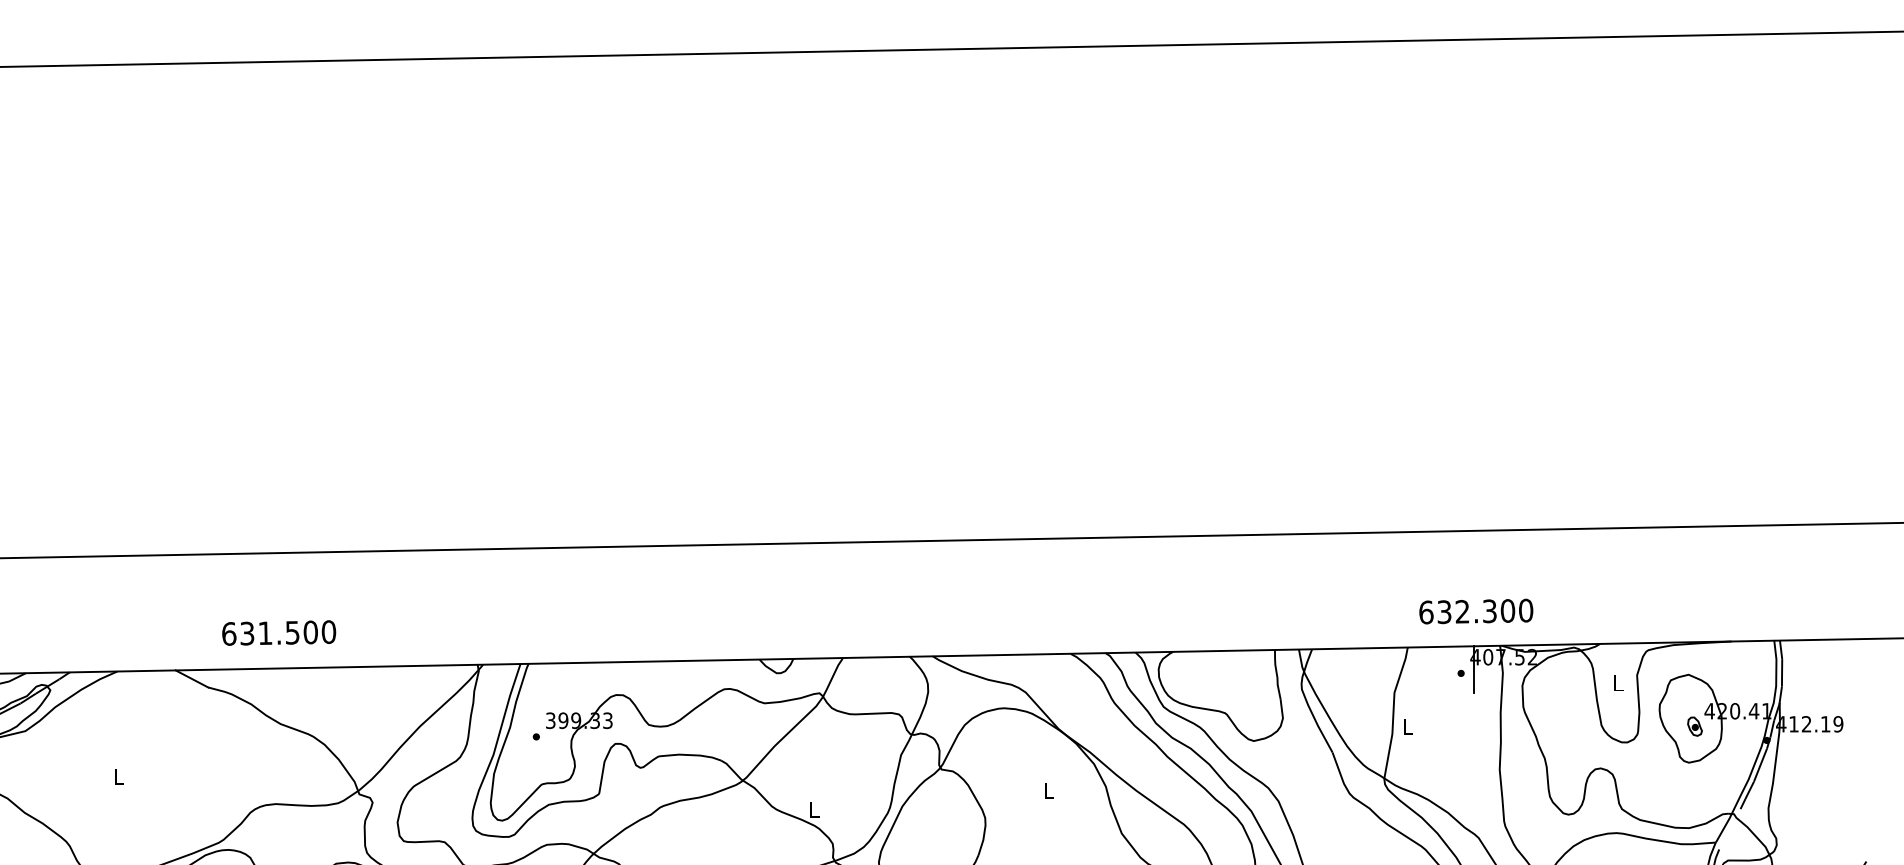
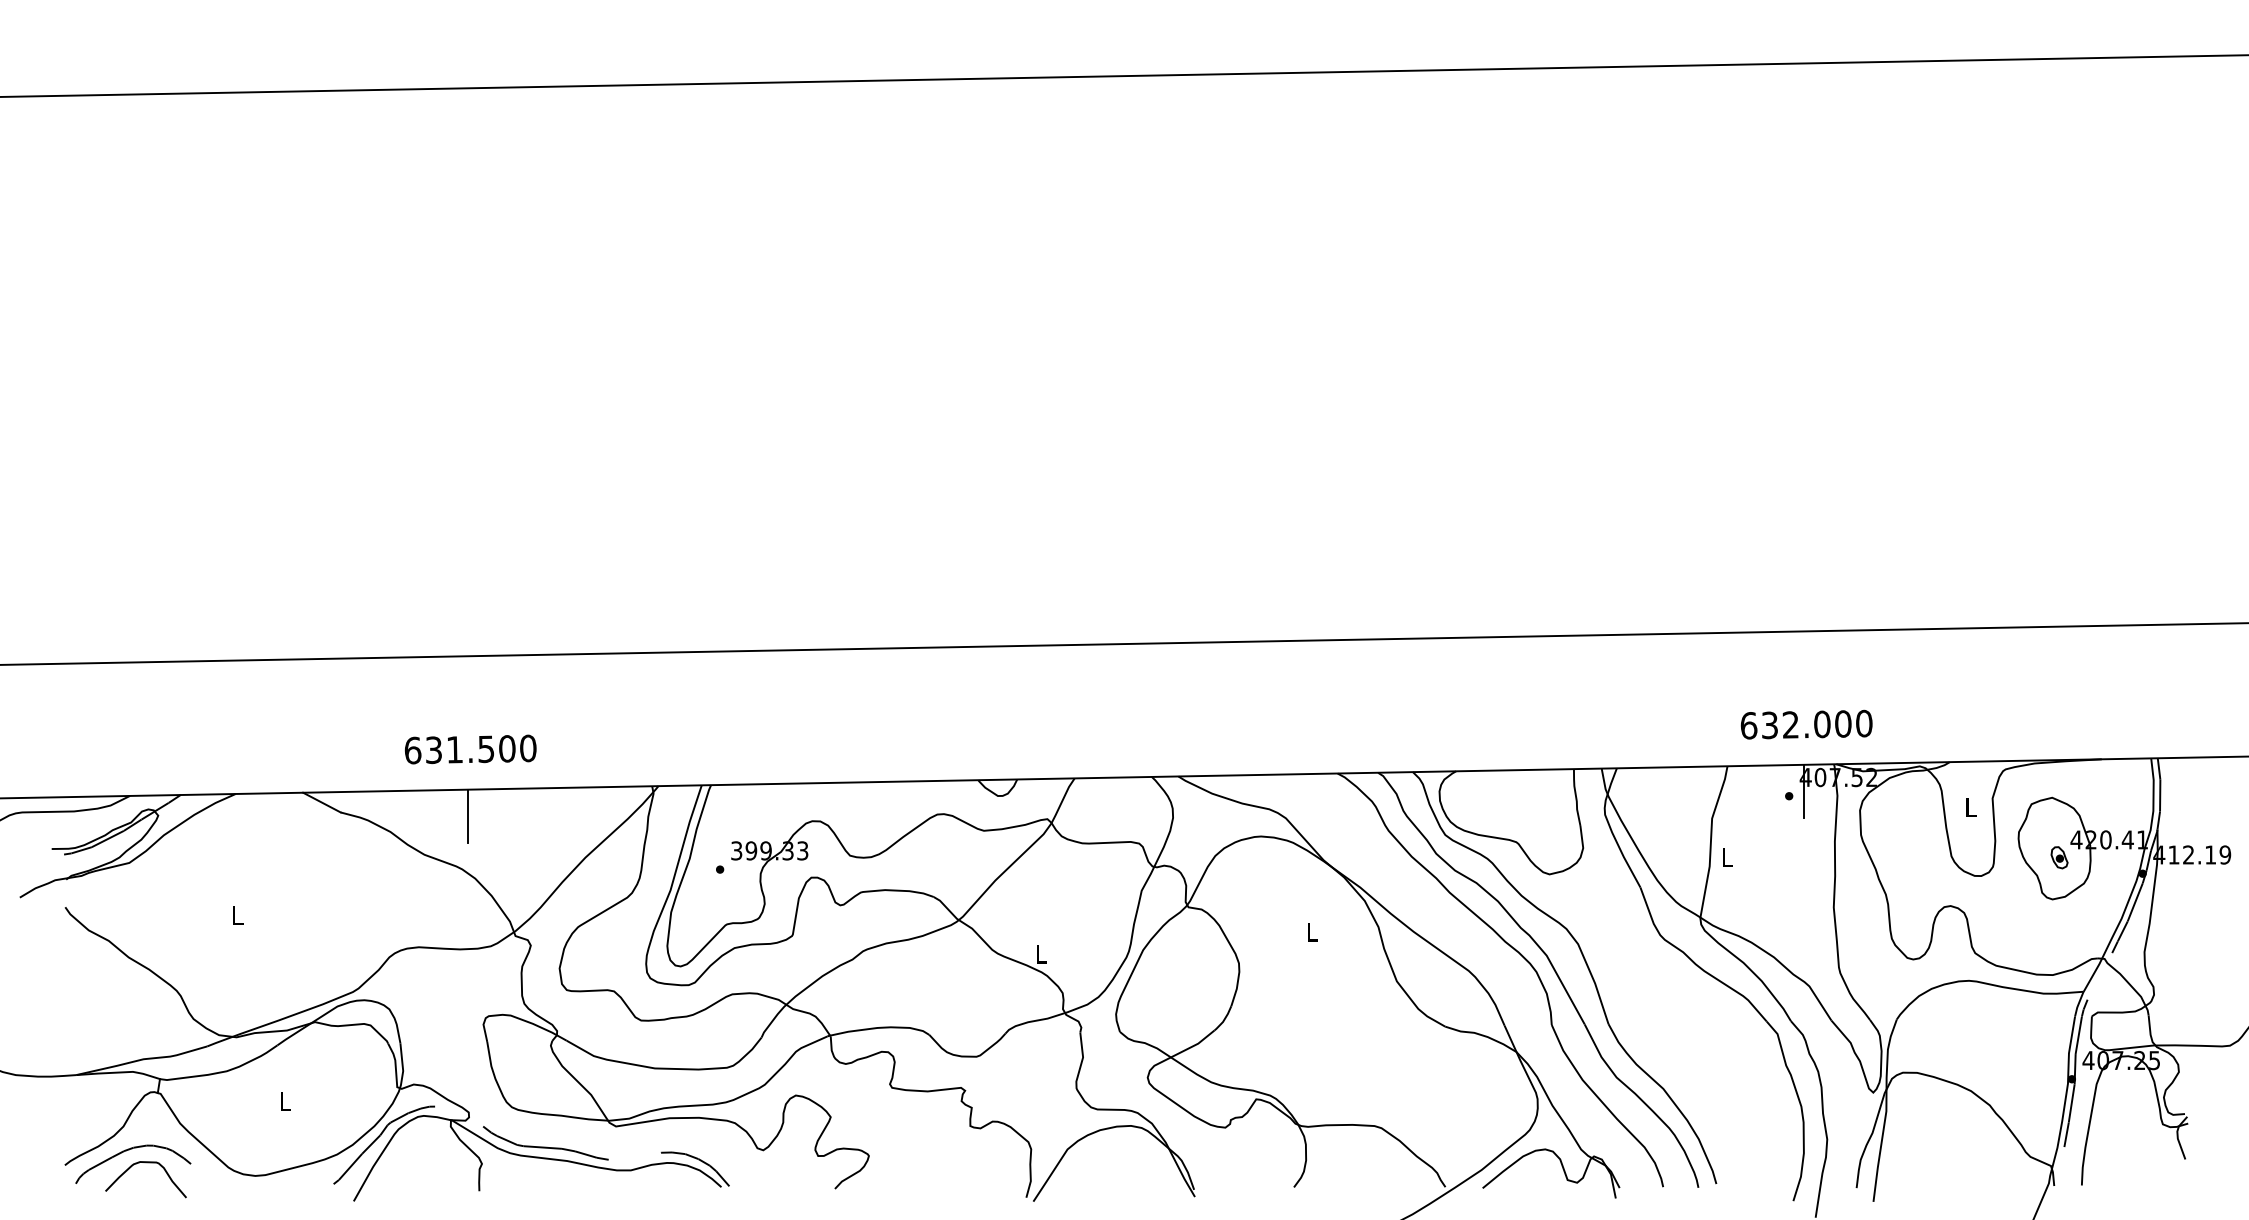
text: (1489, 611) -> (1822, 724), 632.300 -> 632.000
text: (278, 633) -> (470, 749), moved
line: (317, 690) -> (467, 816), added

